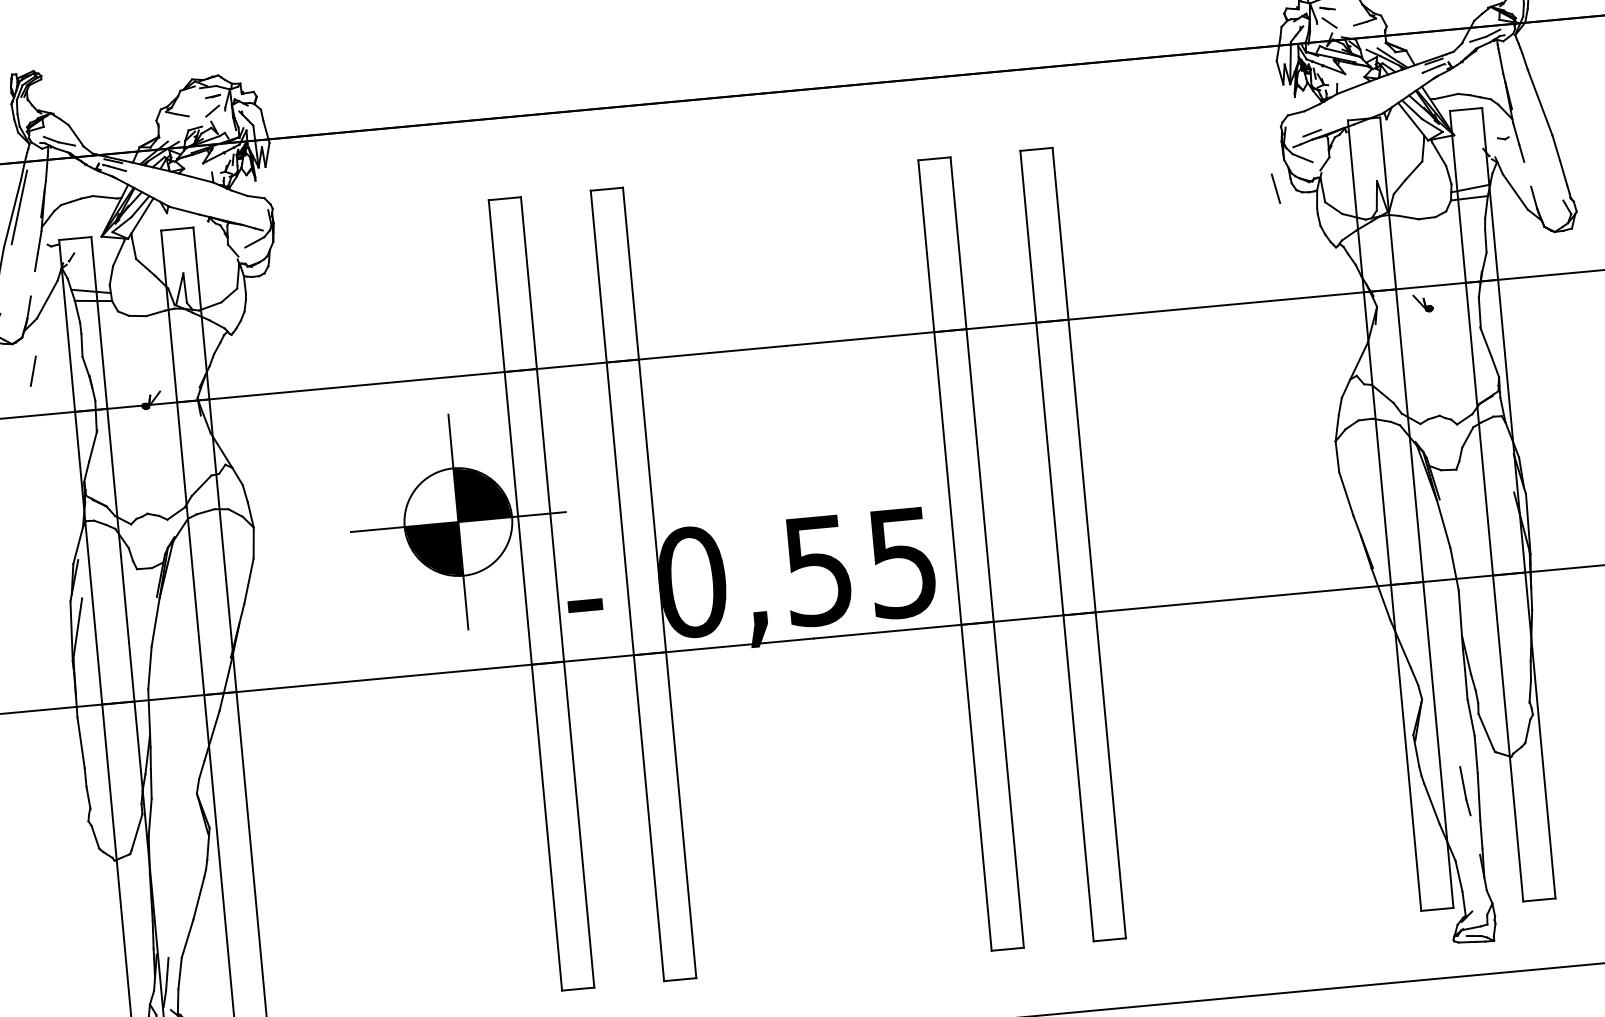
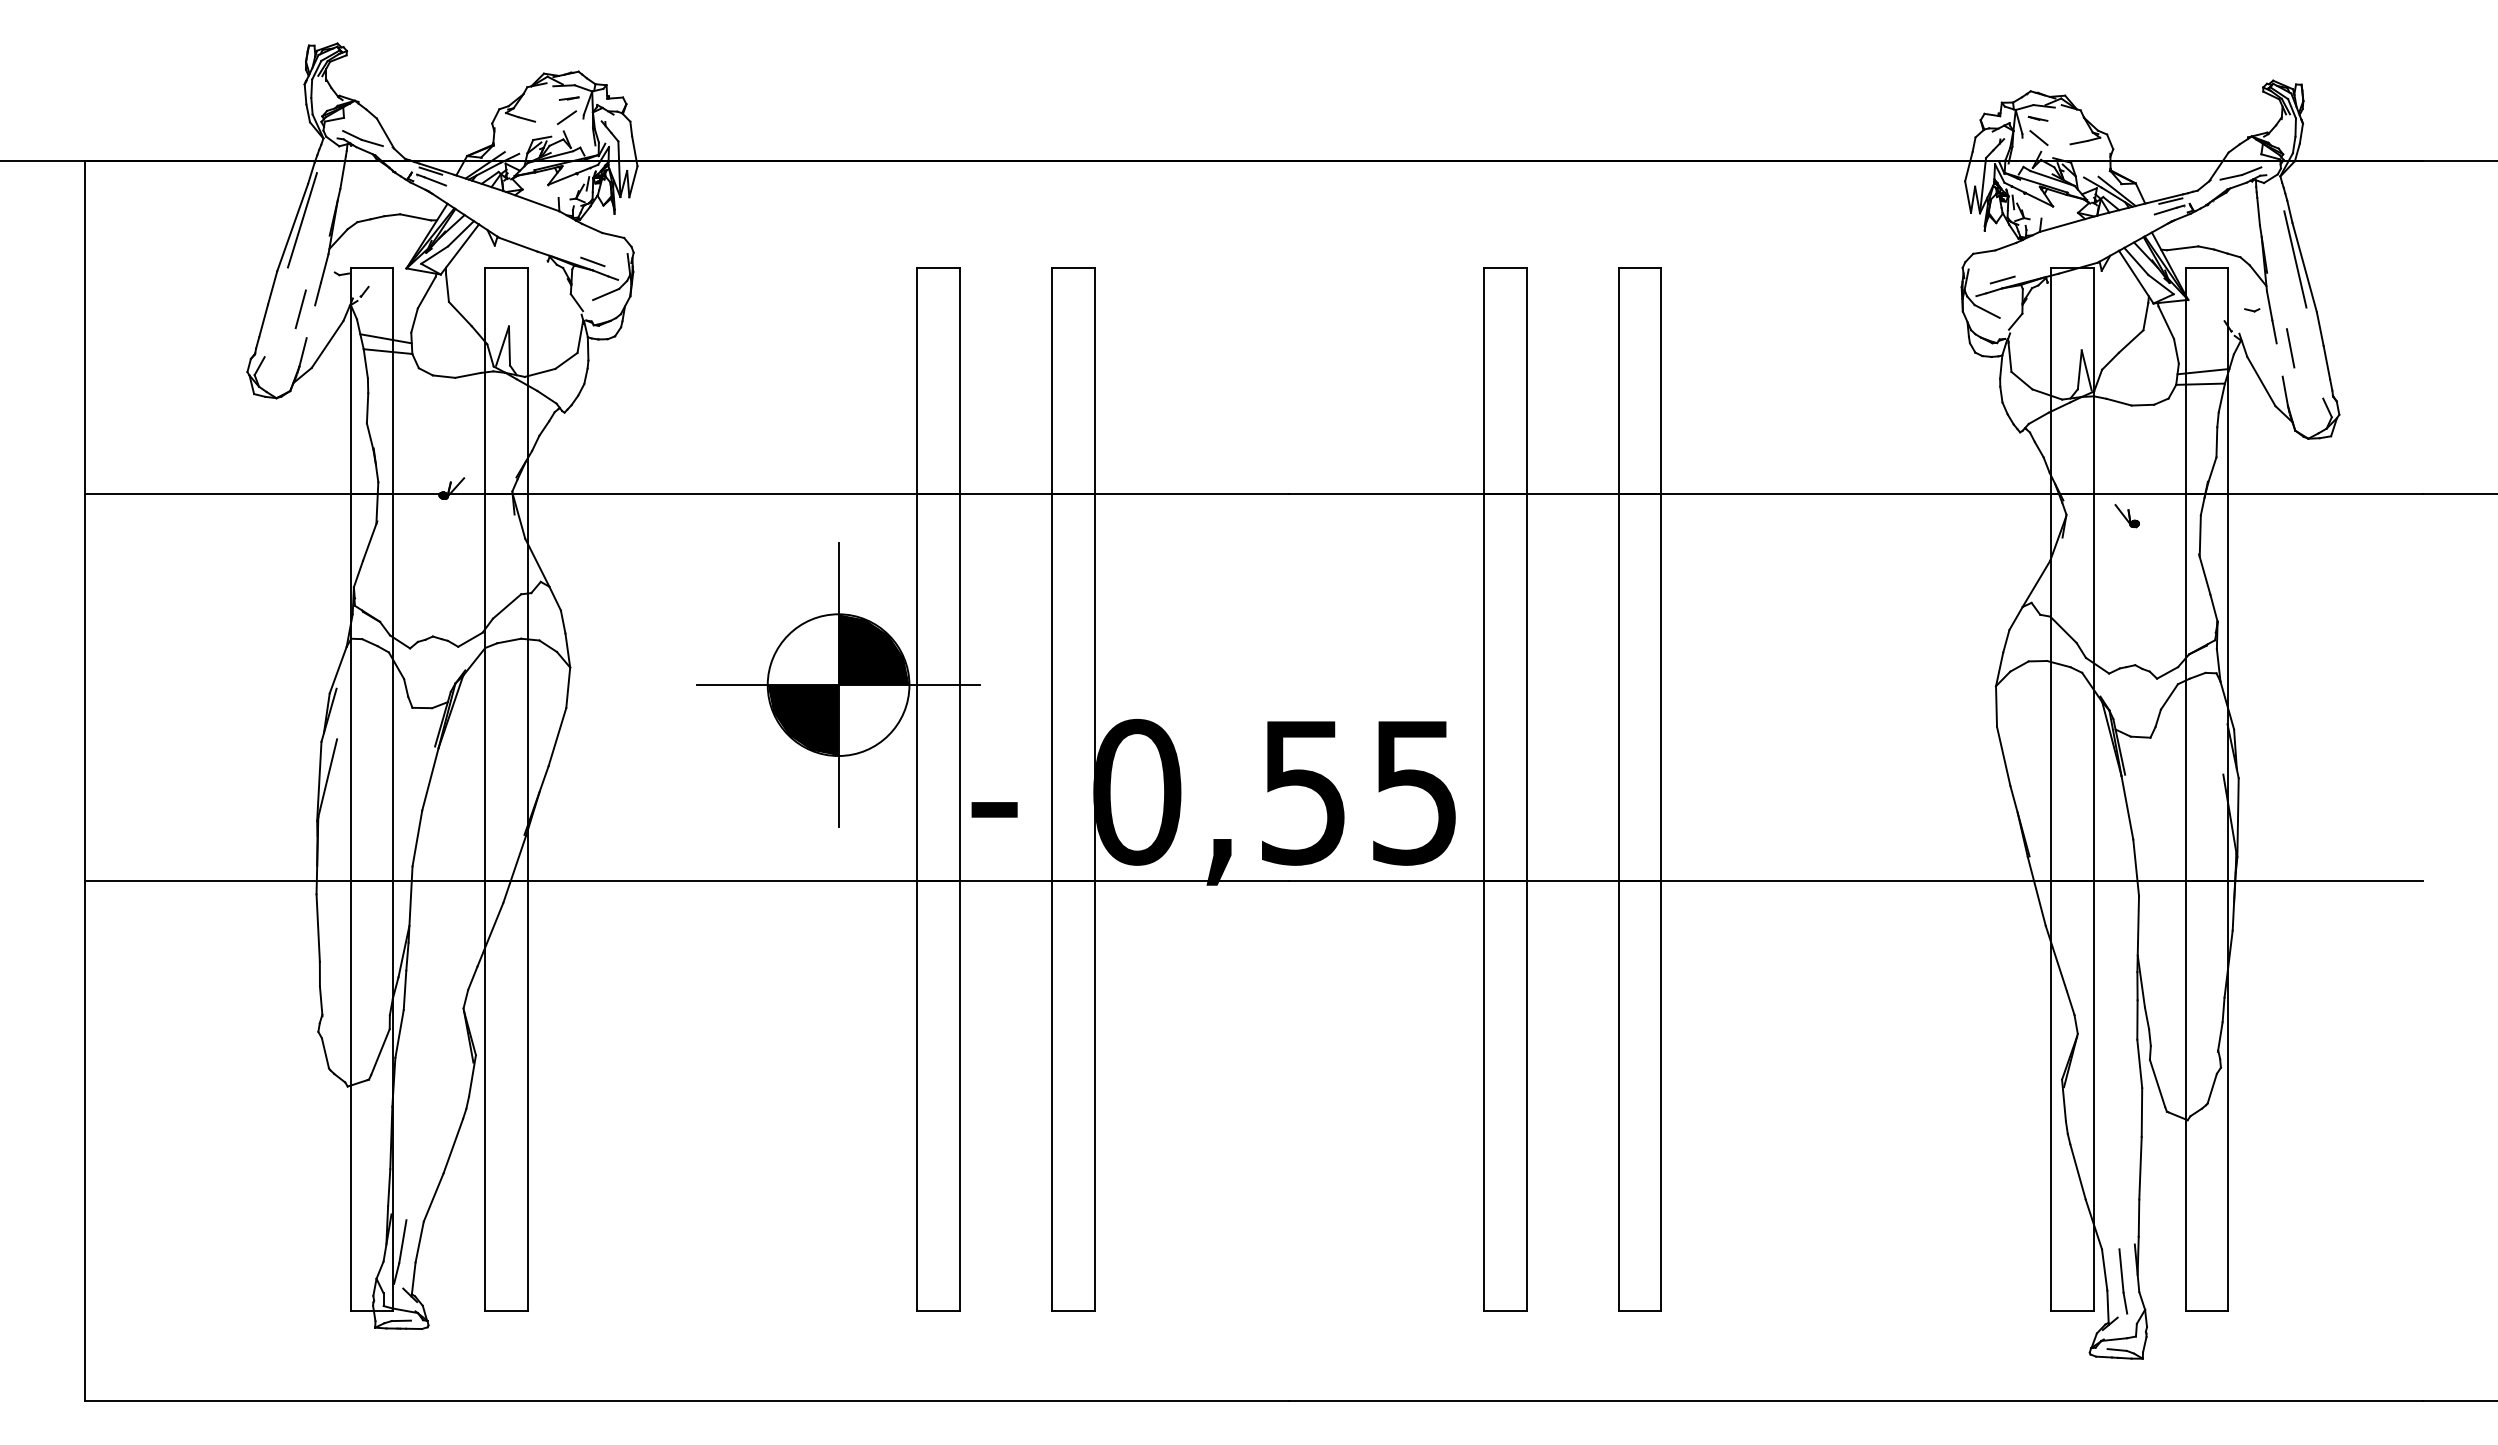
line: (1532, 97) -> (2295, 259), added
line: (1275, 188) -> (2290, 348), moved
line: (242, 218) -> (592, 261), added
line: (33, 370) -> (300, 308), moved
part: (1465, 791) -> (2123, 1281), moved

